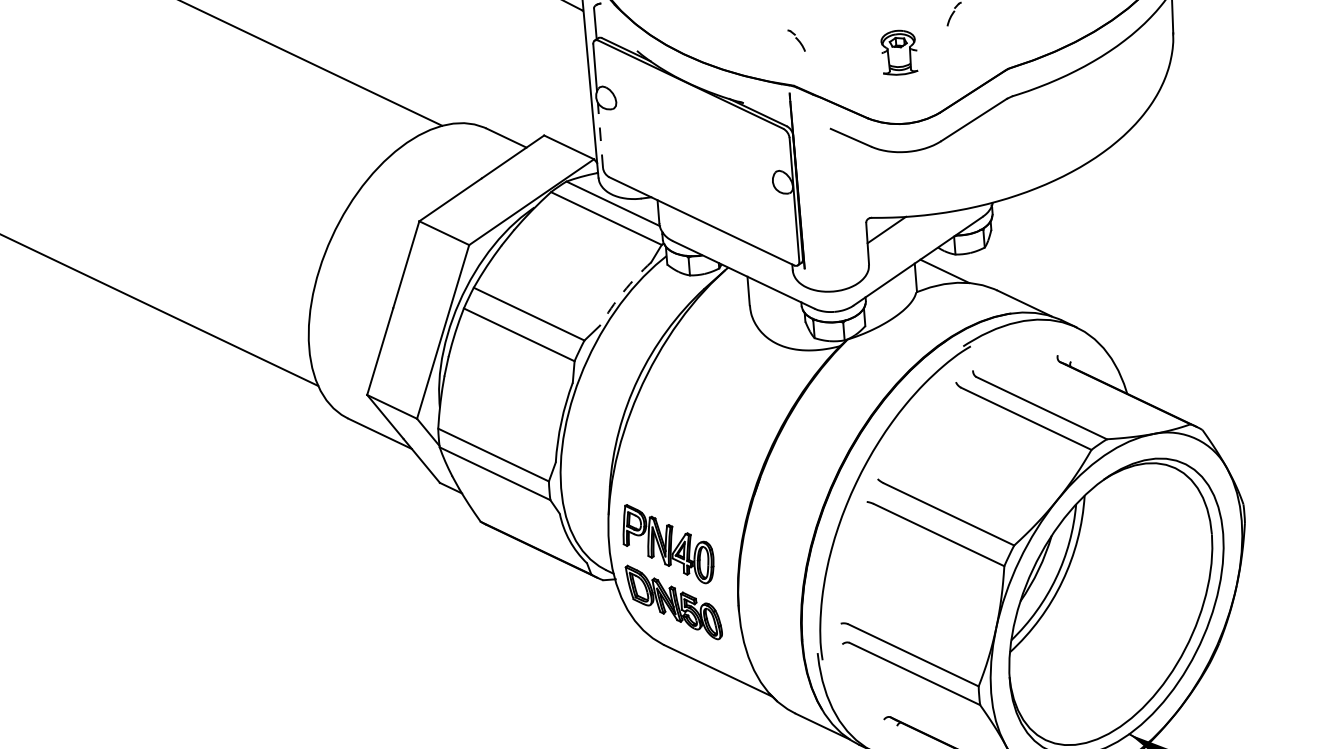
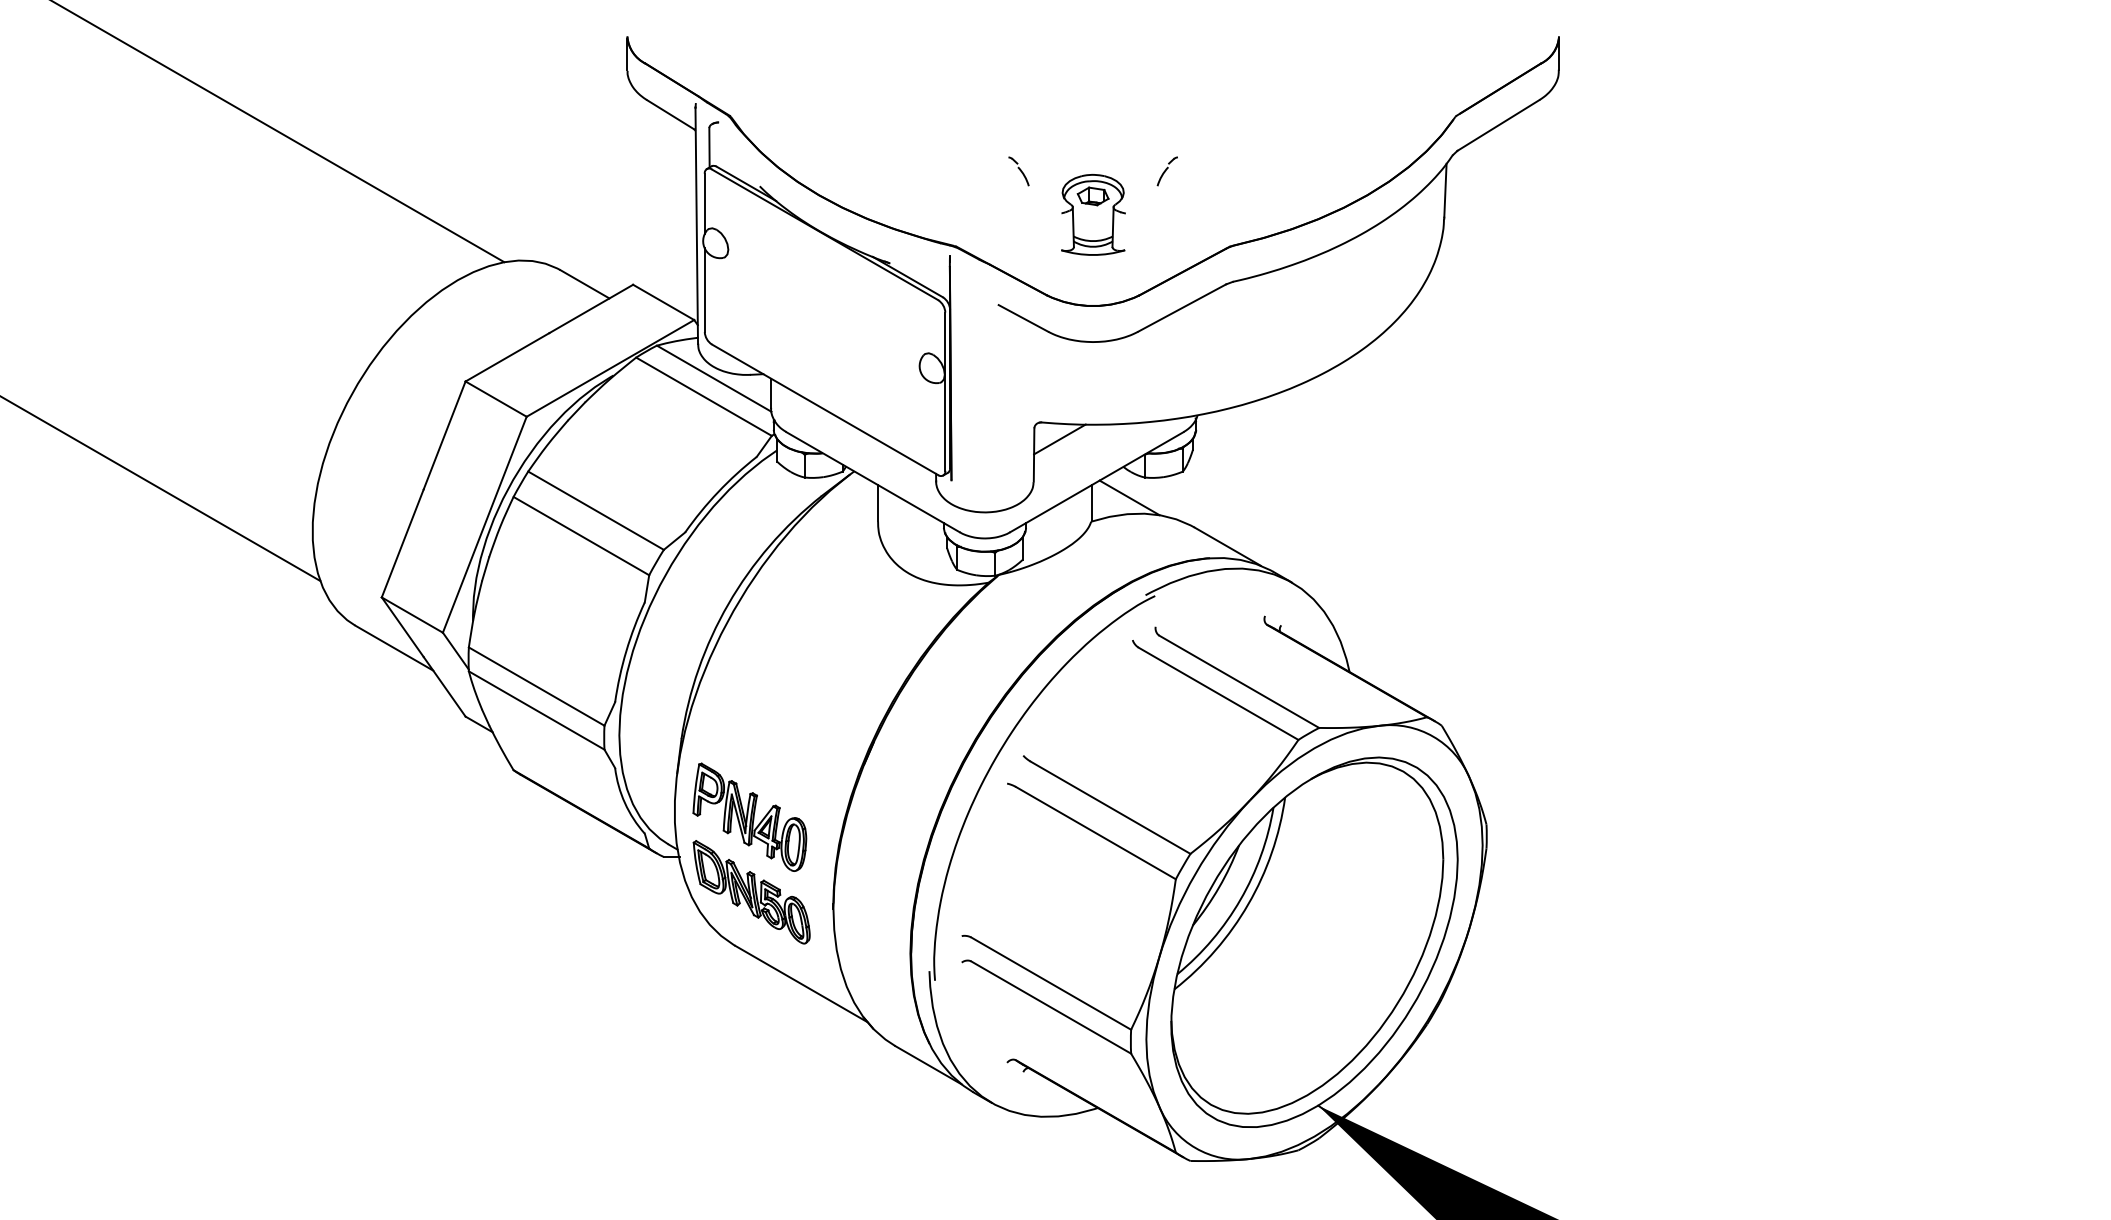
part: (796, 40) -> (1018, 171), moved
part: (899, 52) -> (1093, 214), size x1.43
line: (600, 135) -> (704, 290), dashed -> solid
arc: (623, 292) -> (718, 492), dashed -> solid

